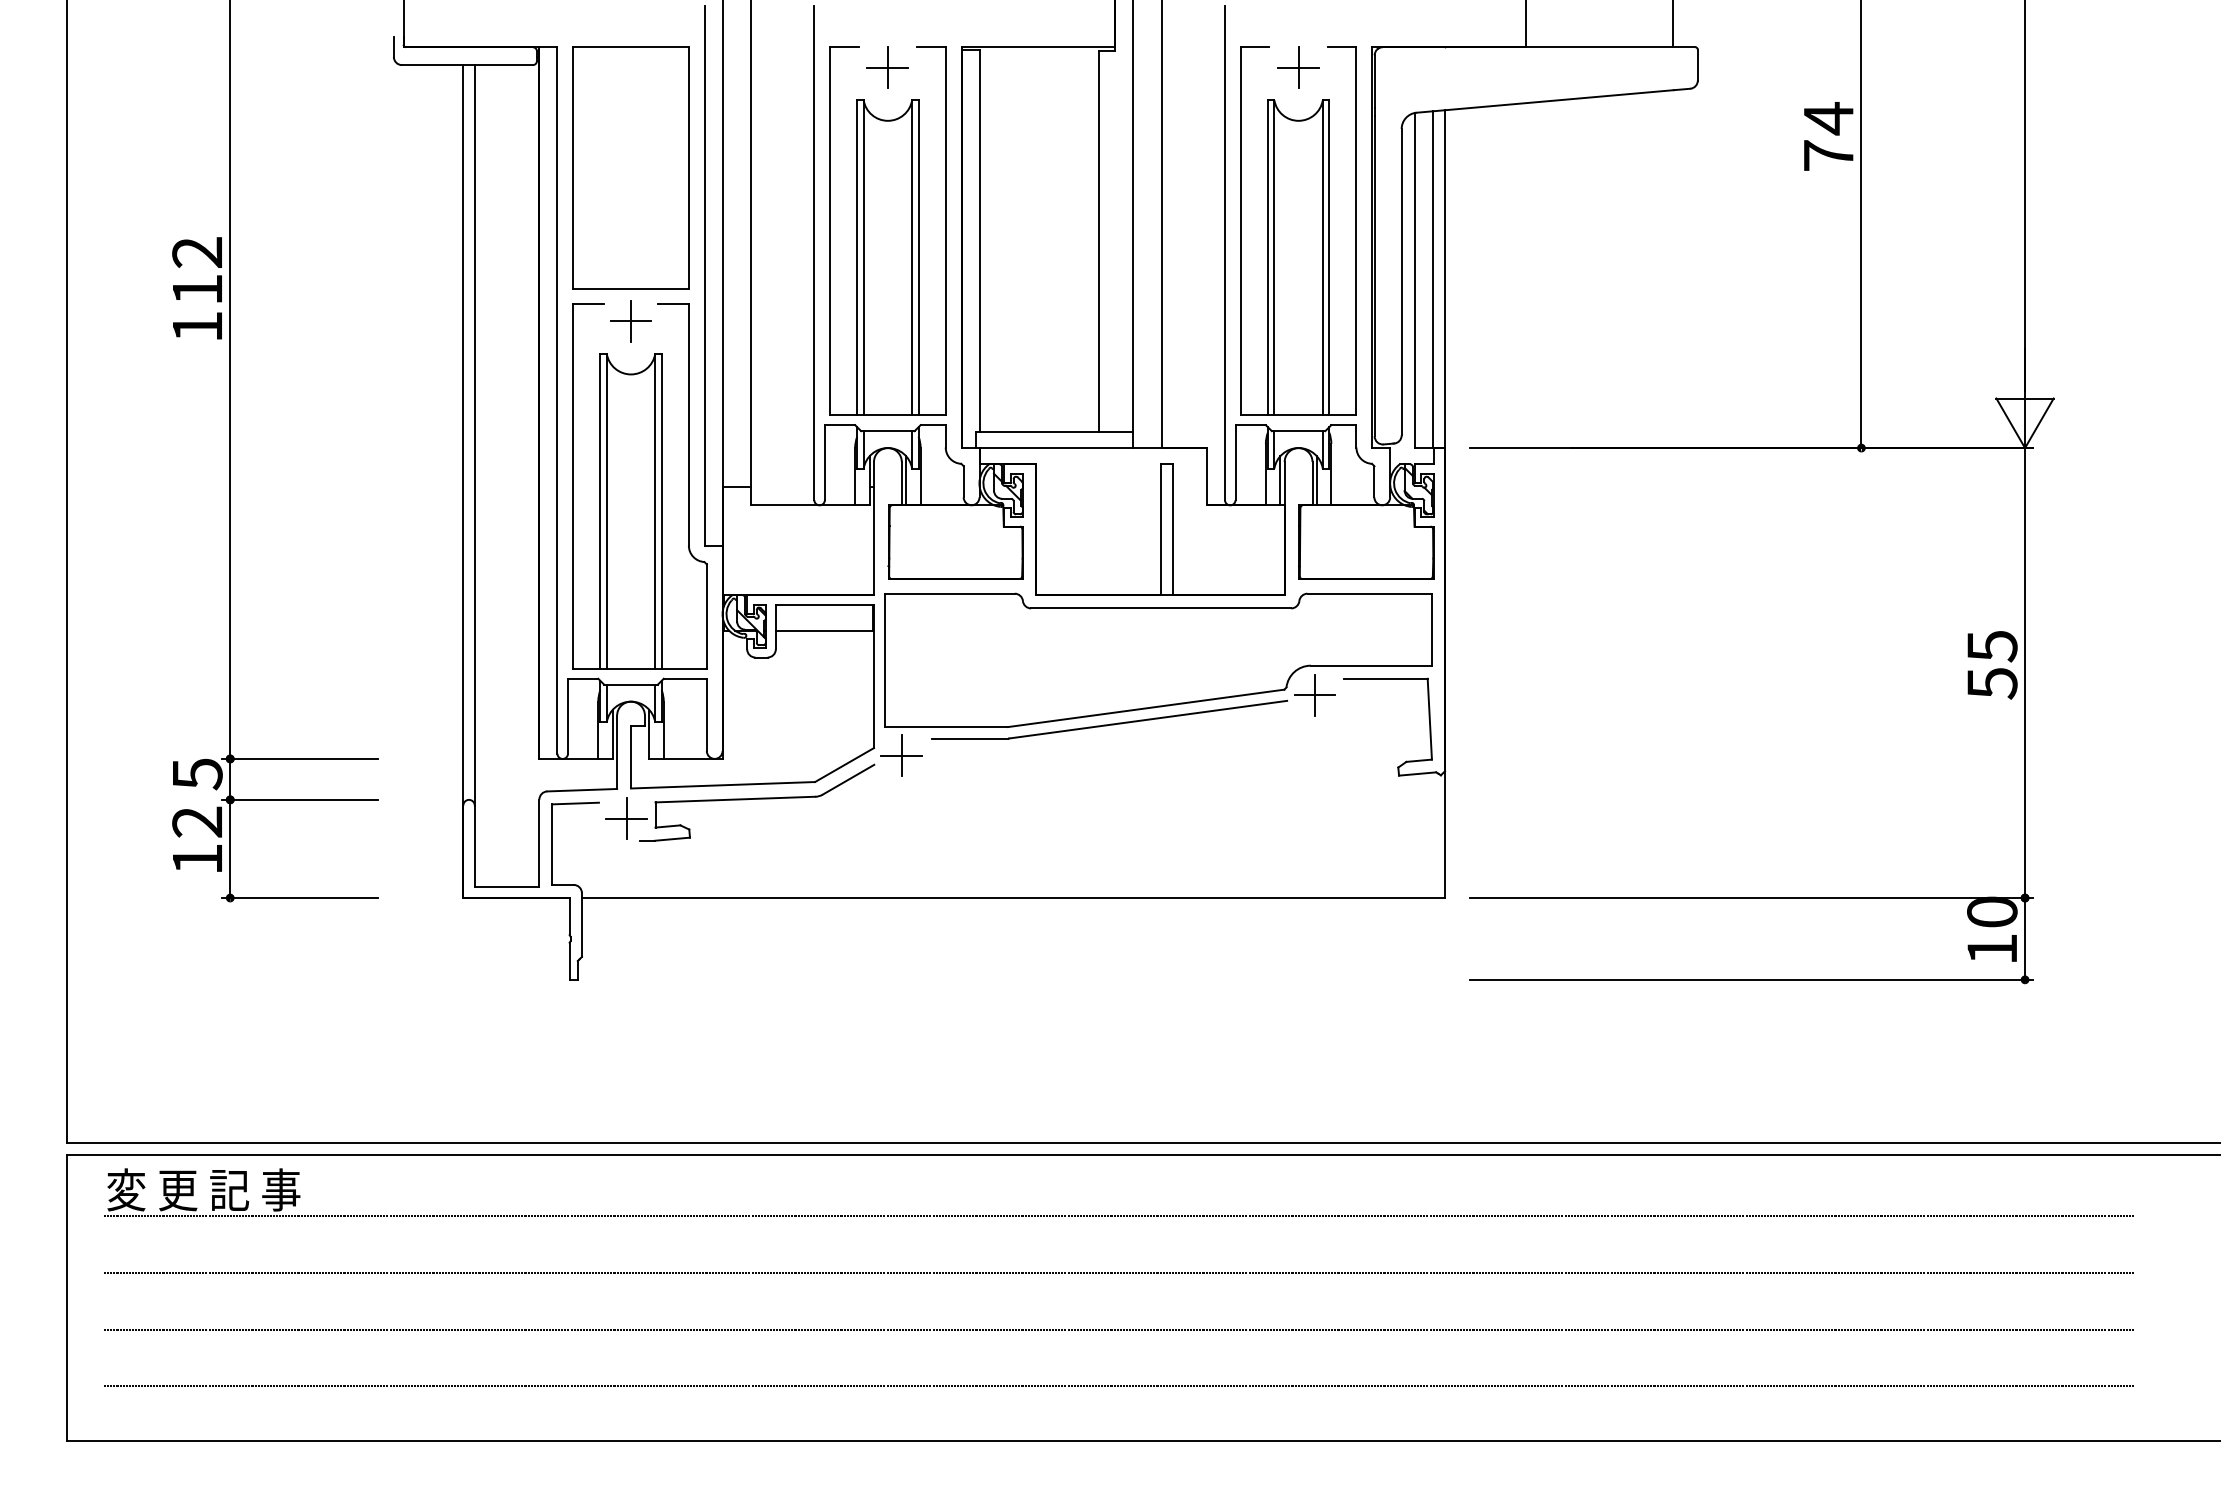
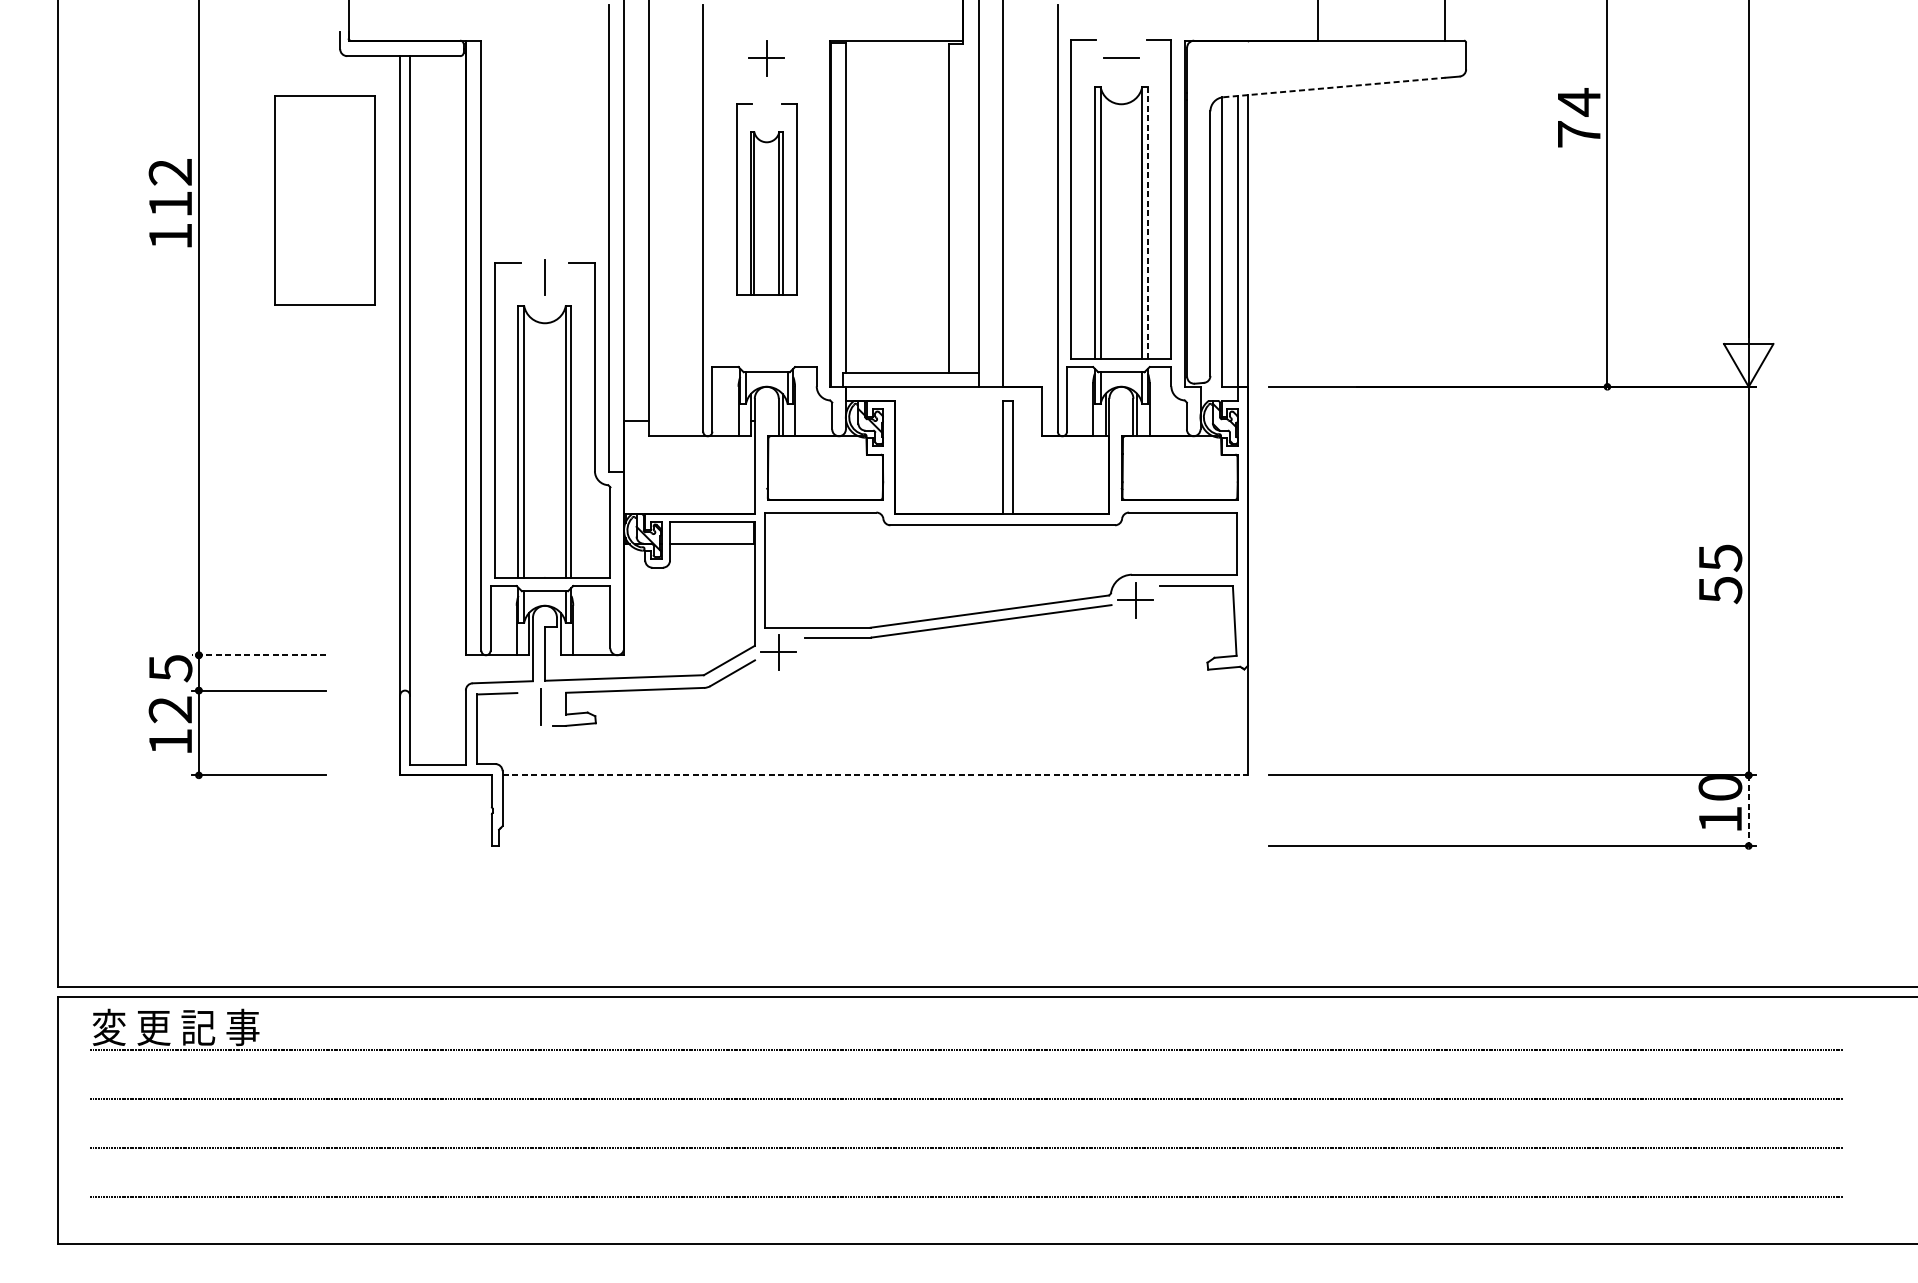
line: (1298, 67) -> (1121, 58), removed
line: (1545, 101) -> (1334, 87), solid -> dashed
part: (630, 167) -> (324, 200), moved
part: (887, 230) -> (766, 198), size x0.6
line: (1329, 257) -> (1148, 222), solid -> dashed
text: (196, 288) -> (169, 203), moved
line: (630, 321) -> (544, 277), removed
line: (299, 758) -> (258, 654), solid -> dashed
line: (626, 818) -> (541, 706), removed
line: (1013, 898) -> (875, 775), solid -> dashed
line: (2025, 938) -> (1749, 810), solid -> dashed

